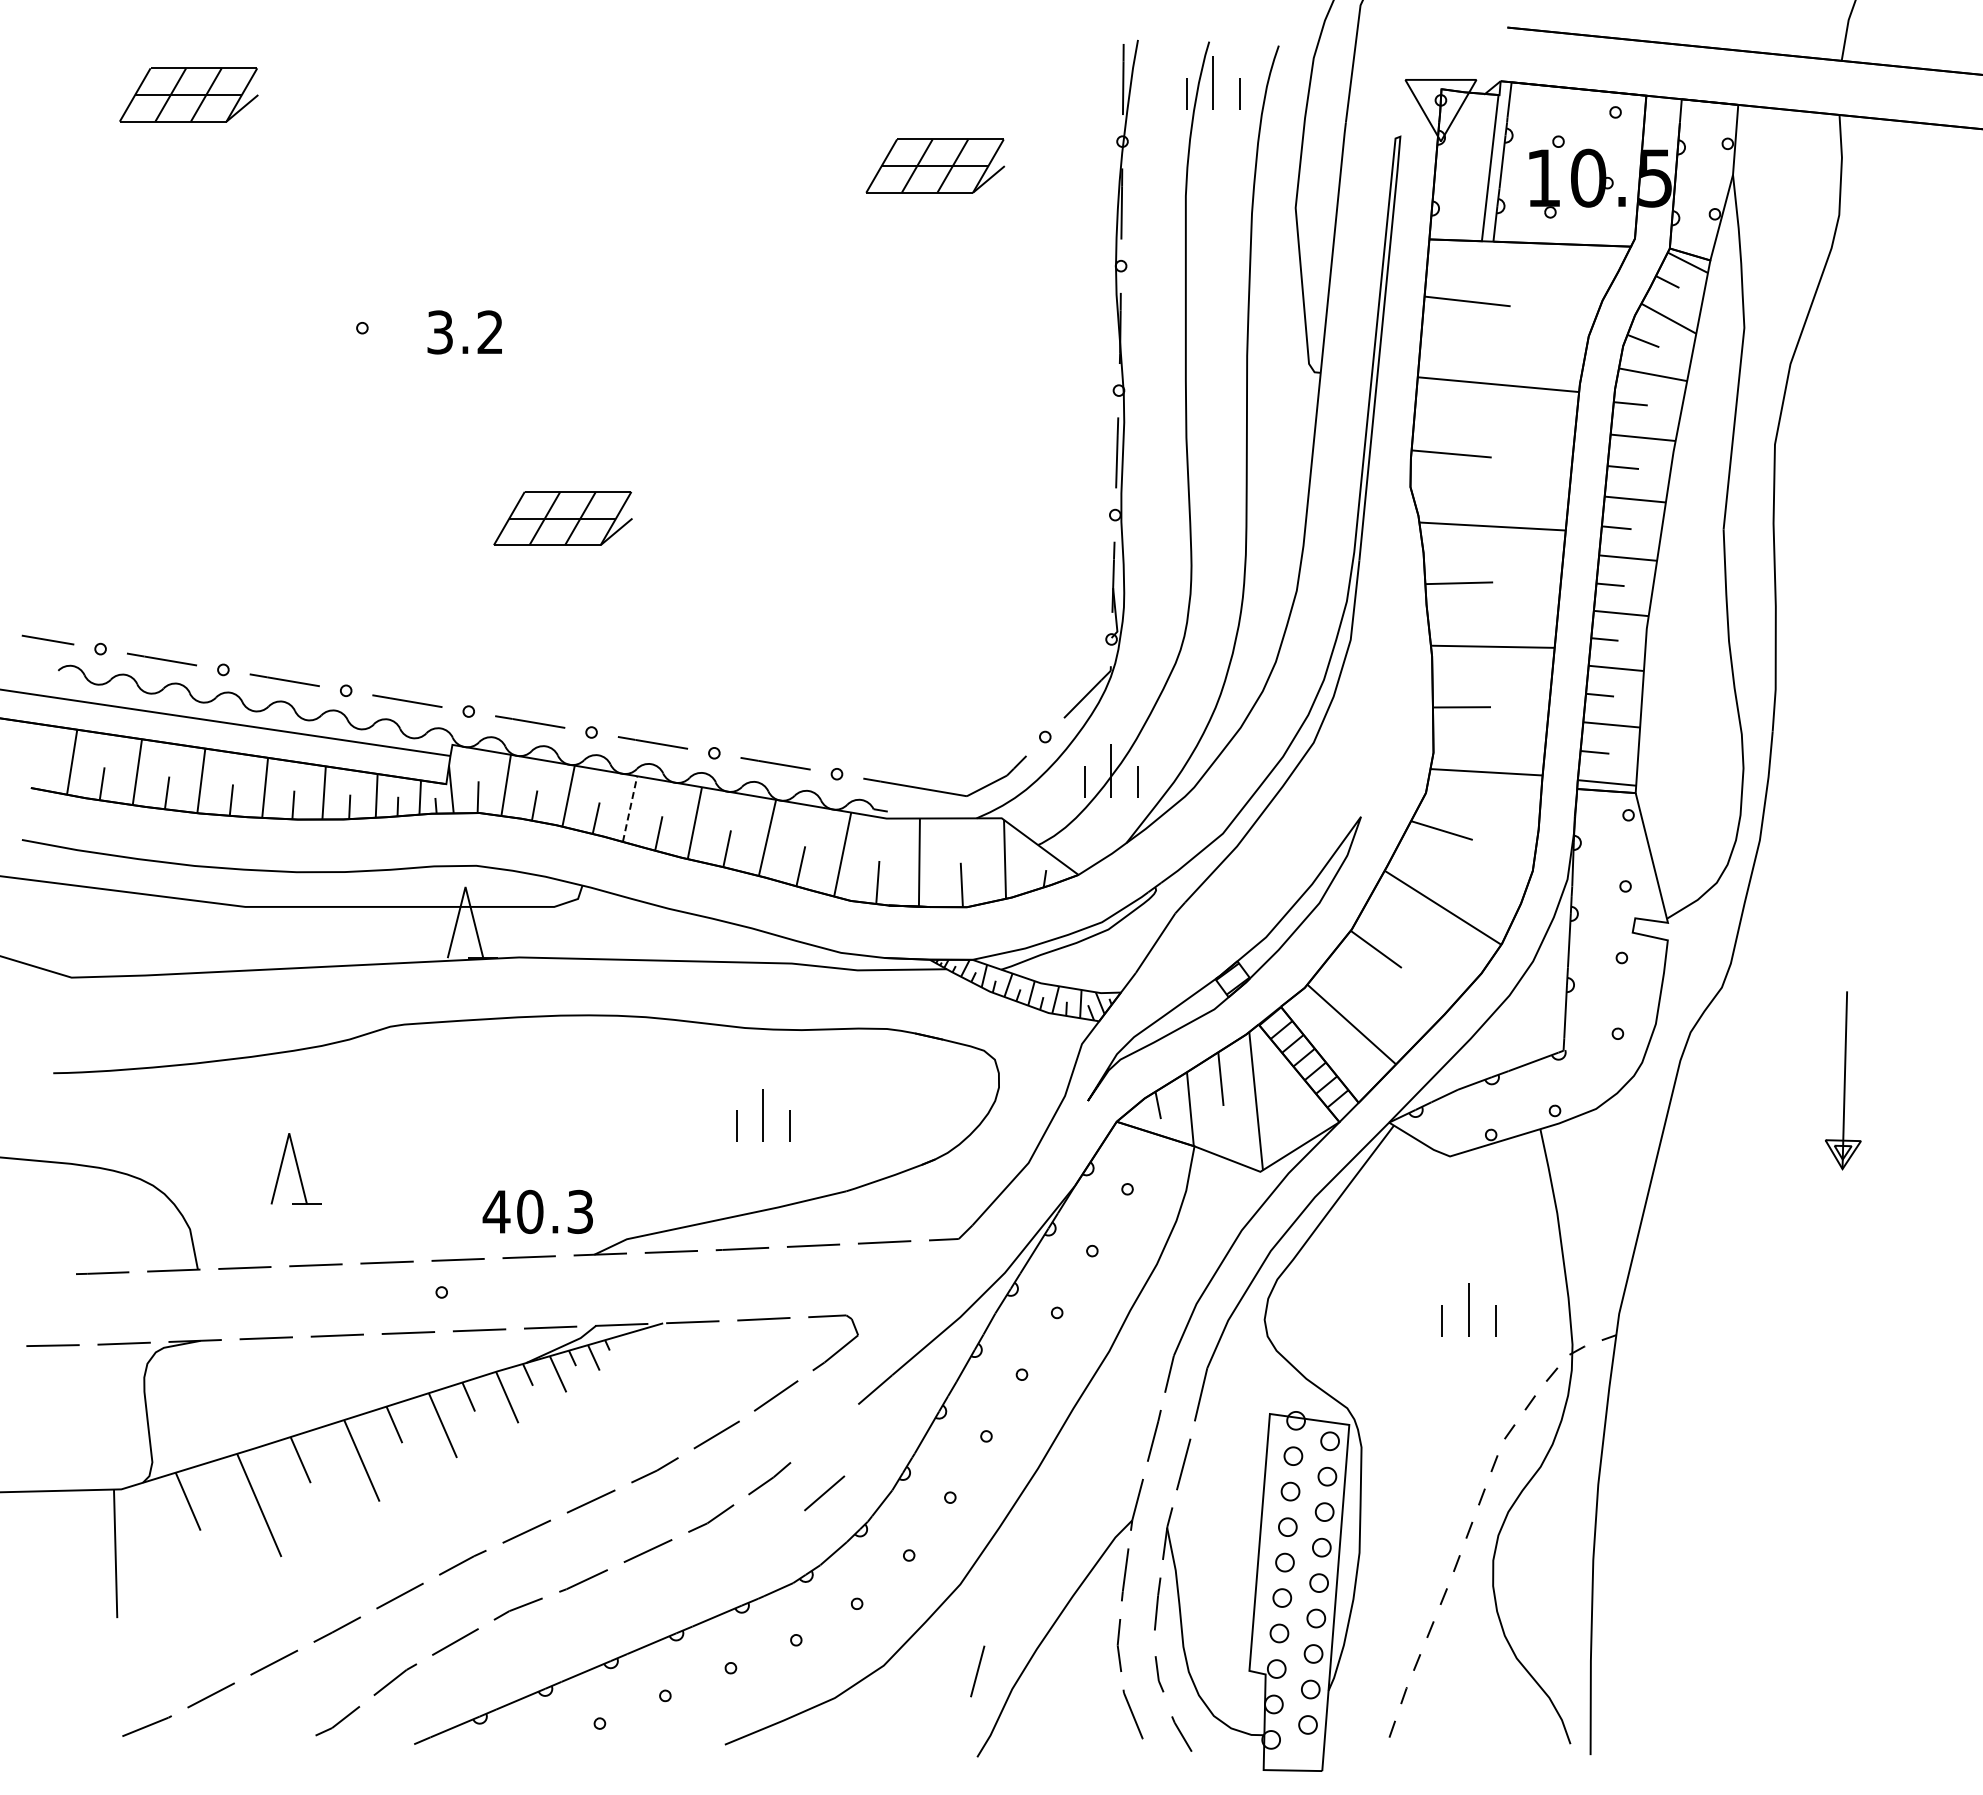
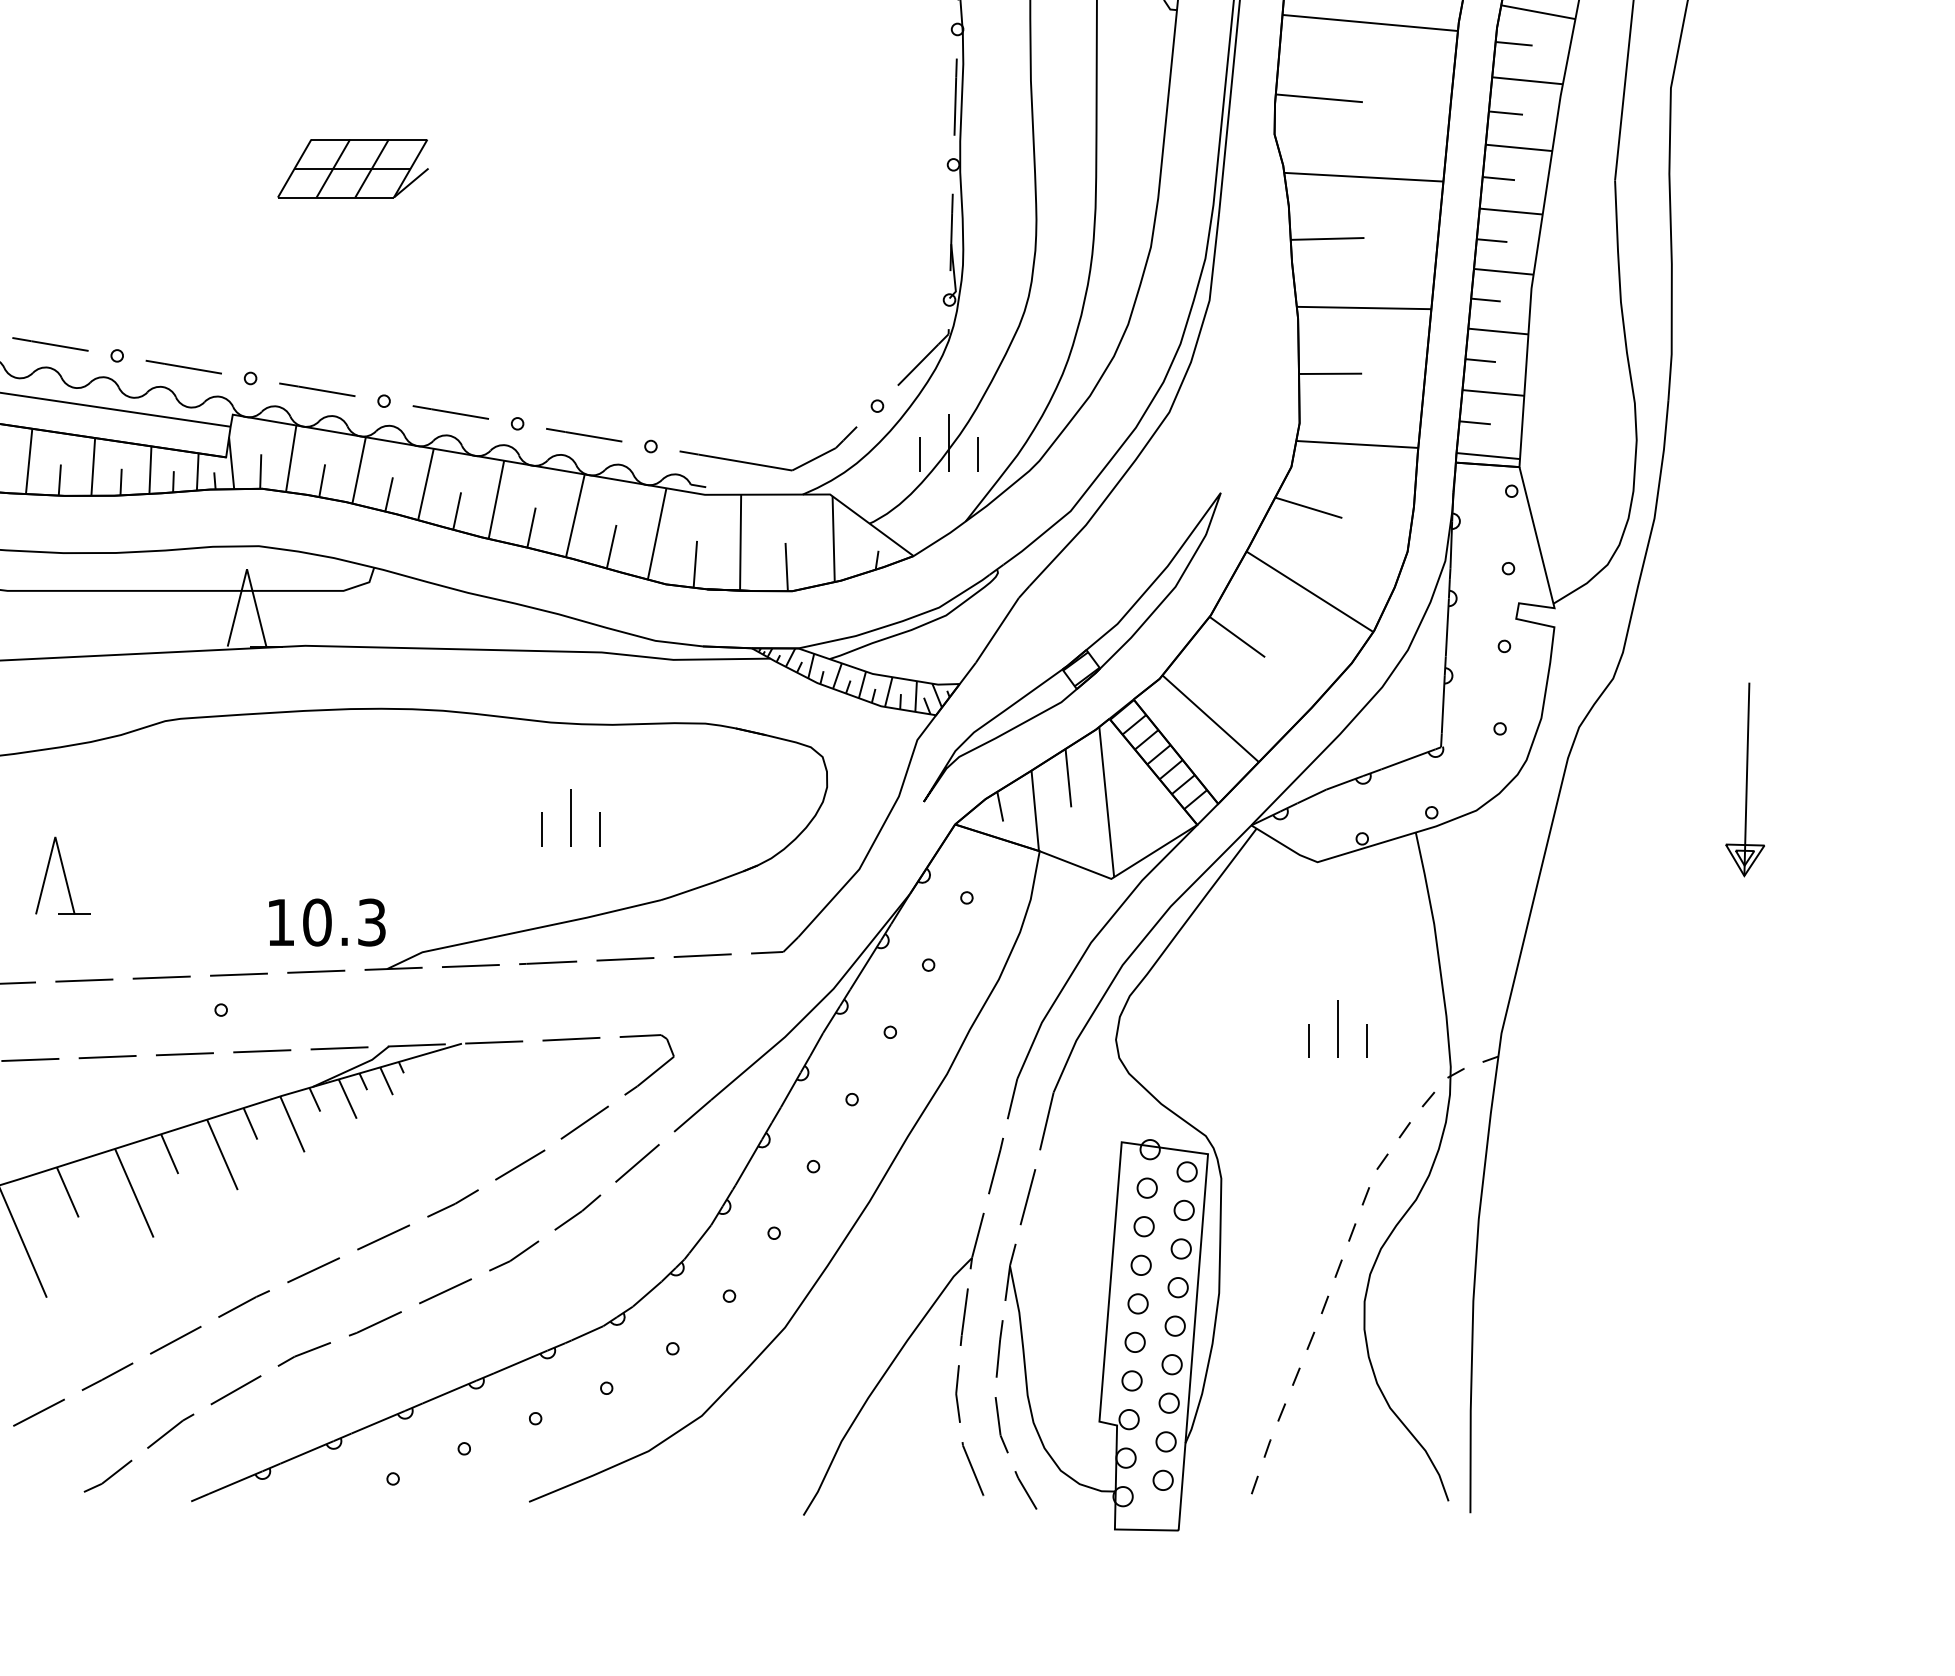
line: (630, 809) -> (426, 484), dashed -> solid
text: (496, 1211) -> (280, 922), 40.3 -> 10.3
line: (824, 1493) -> (637, 1163), moved
line: (977, 1671) -> (803, 1422), removed
part: (1159, 1674) -> (1001, 1425), size x1.43

